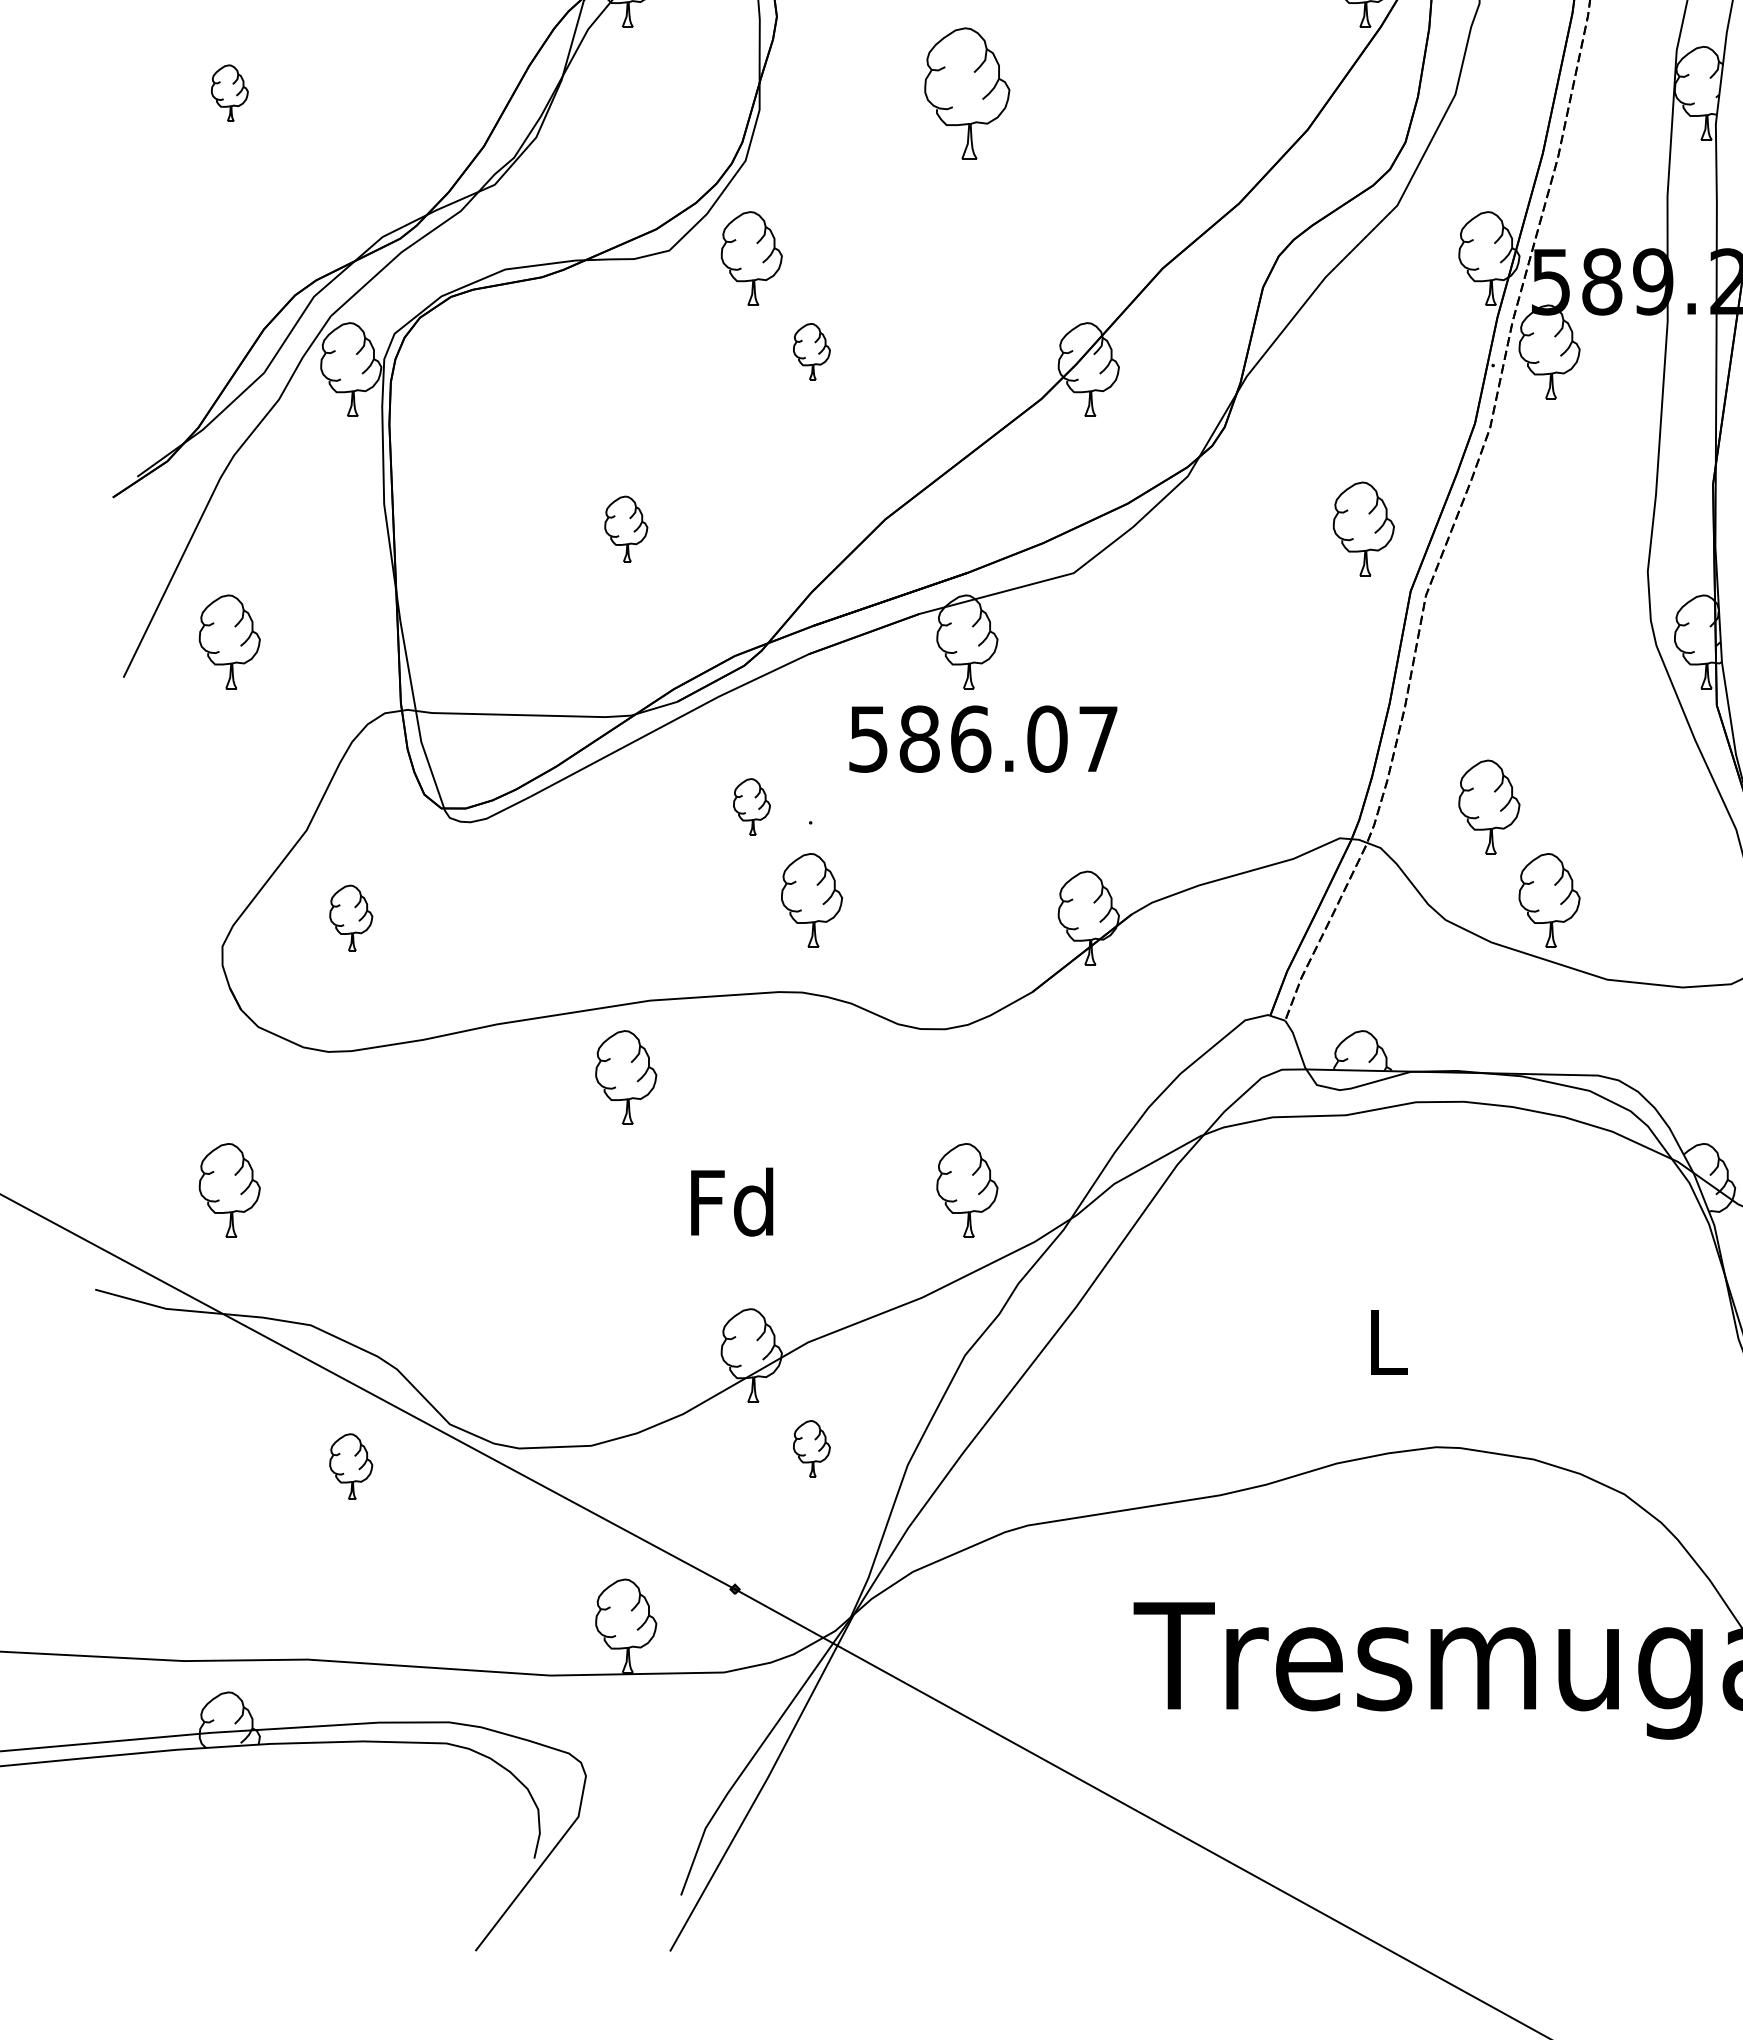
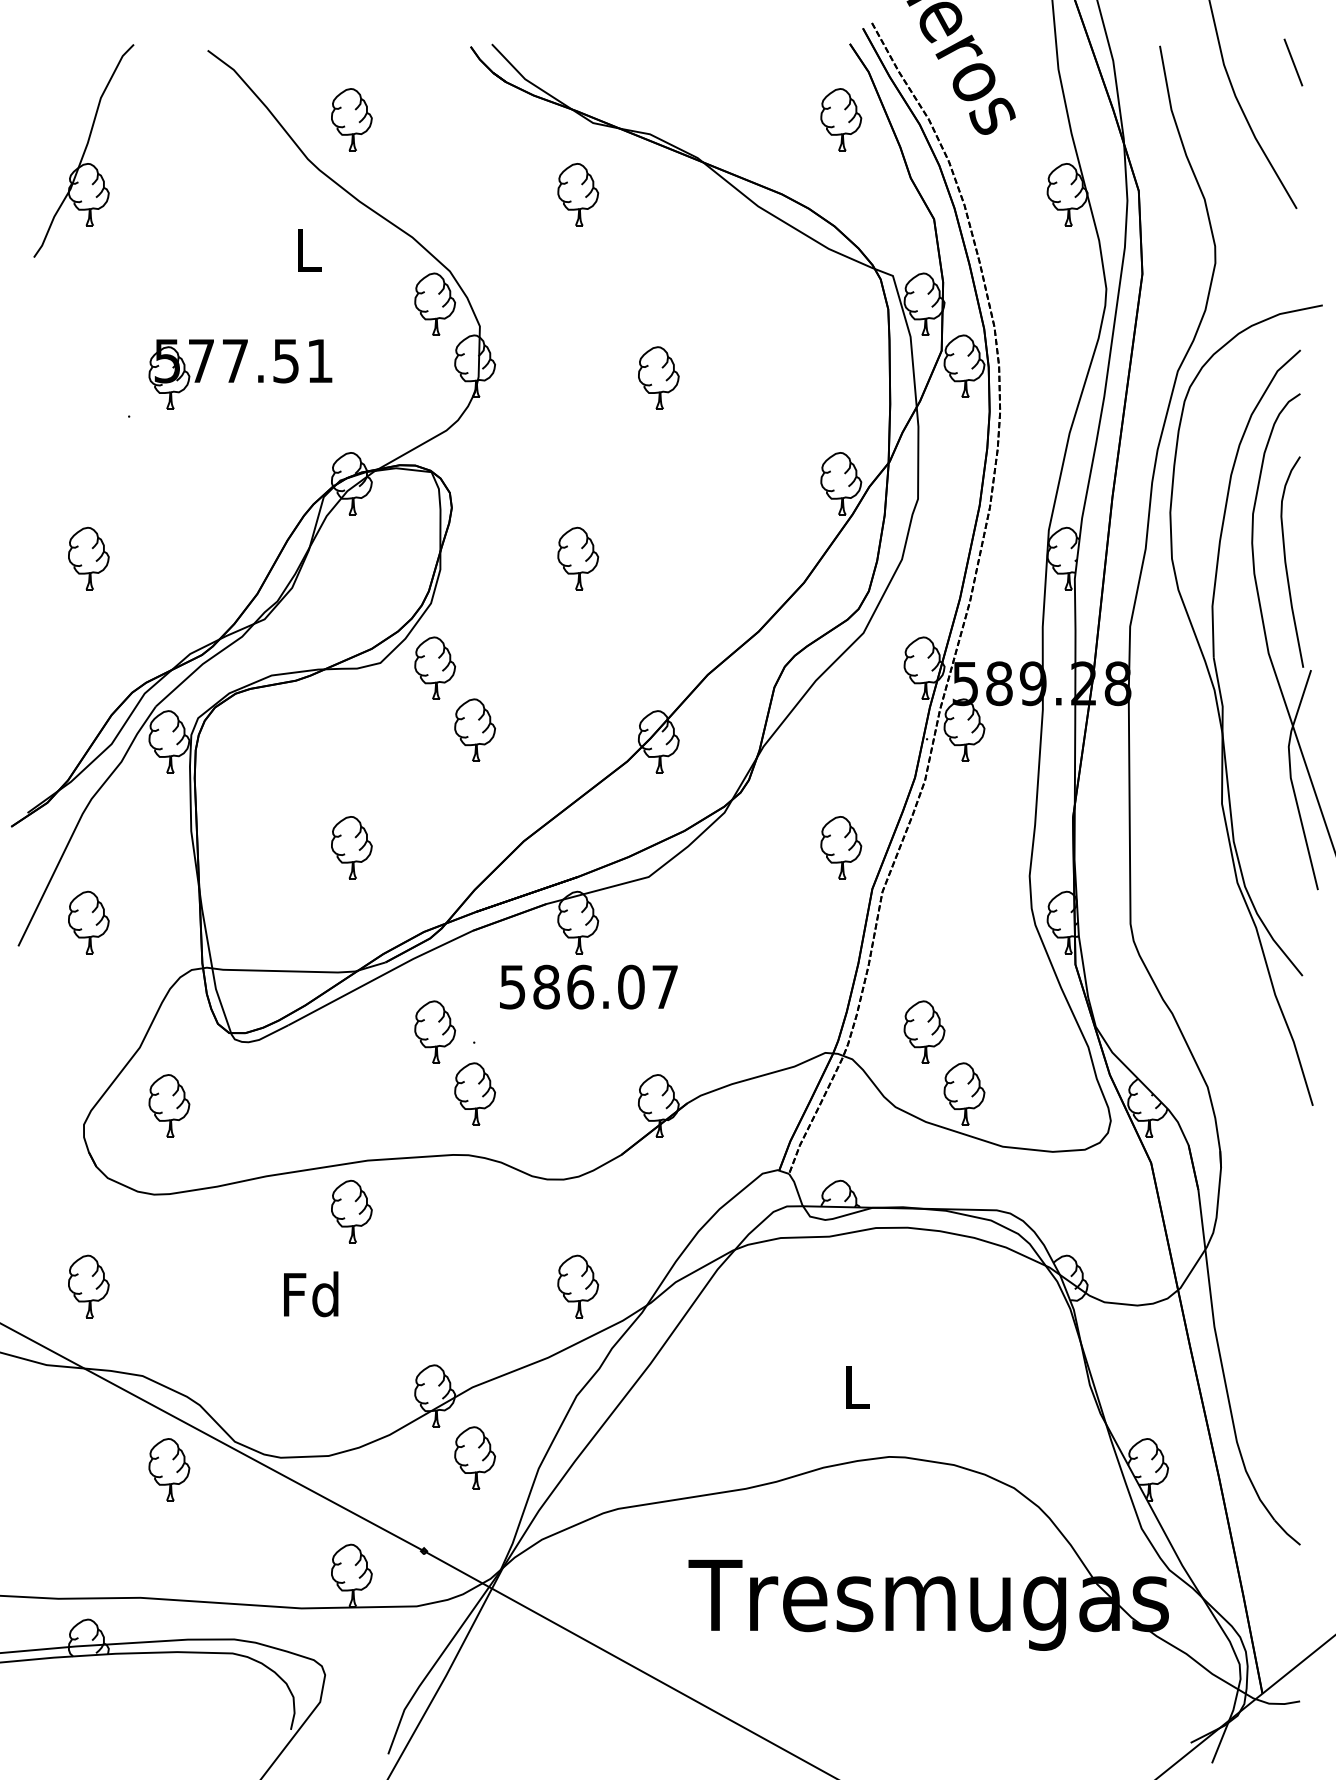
part: (229, 93) -> (88, 558), size x1.67
part: (967, 93) -> (578, 558), size x0.71
part: (811, 350) -> (474, 729), size x1.67
part: (625, 528) -> (351, 847), size x1.43
part: (752, 806) -> (435, 1031), size x1.67
part: (351, 917) -> (169, 1105), size x1.43
text: (732, 1202) -> (311, 1294), moved
part: (811, 1448) -> (474, 1457), size x1.67
part: (351, 1466) -> (169, 1469), size x1.43

